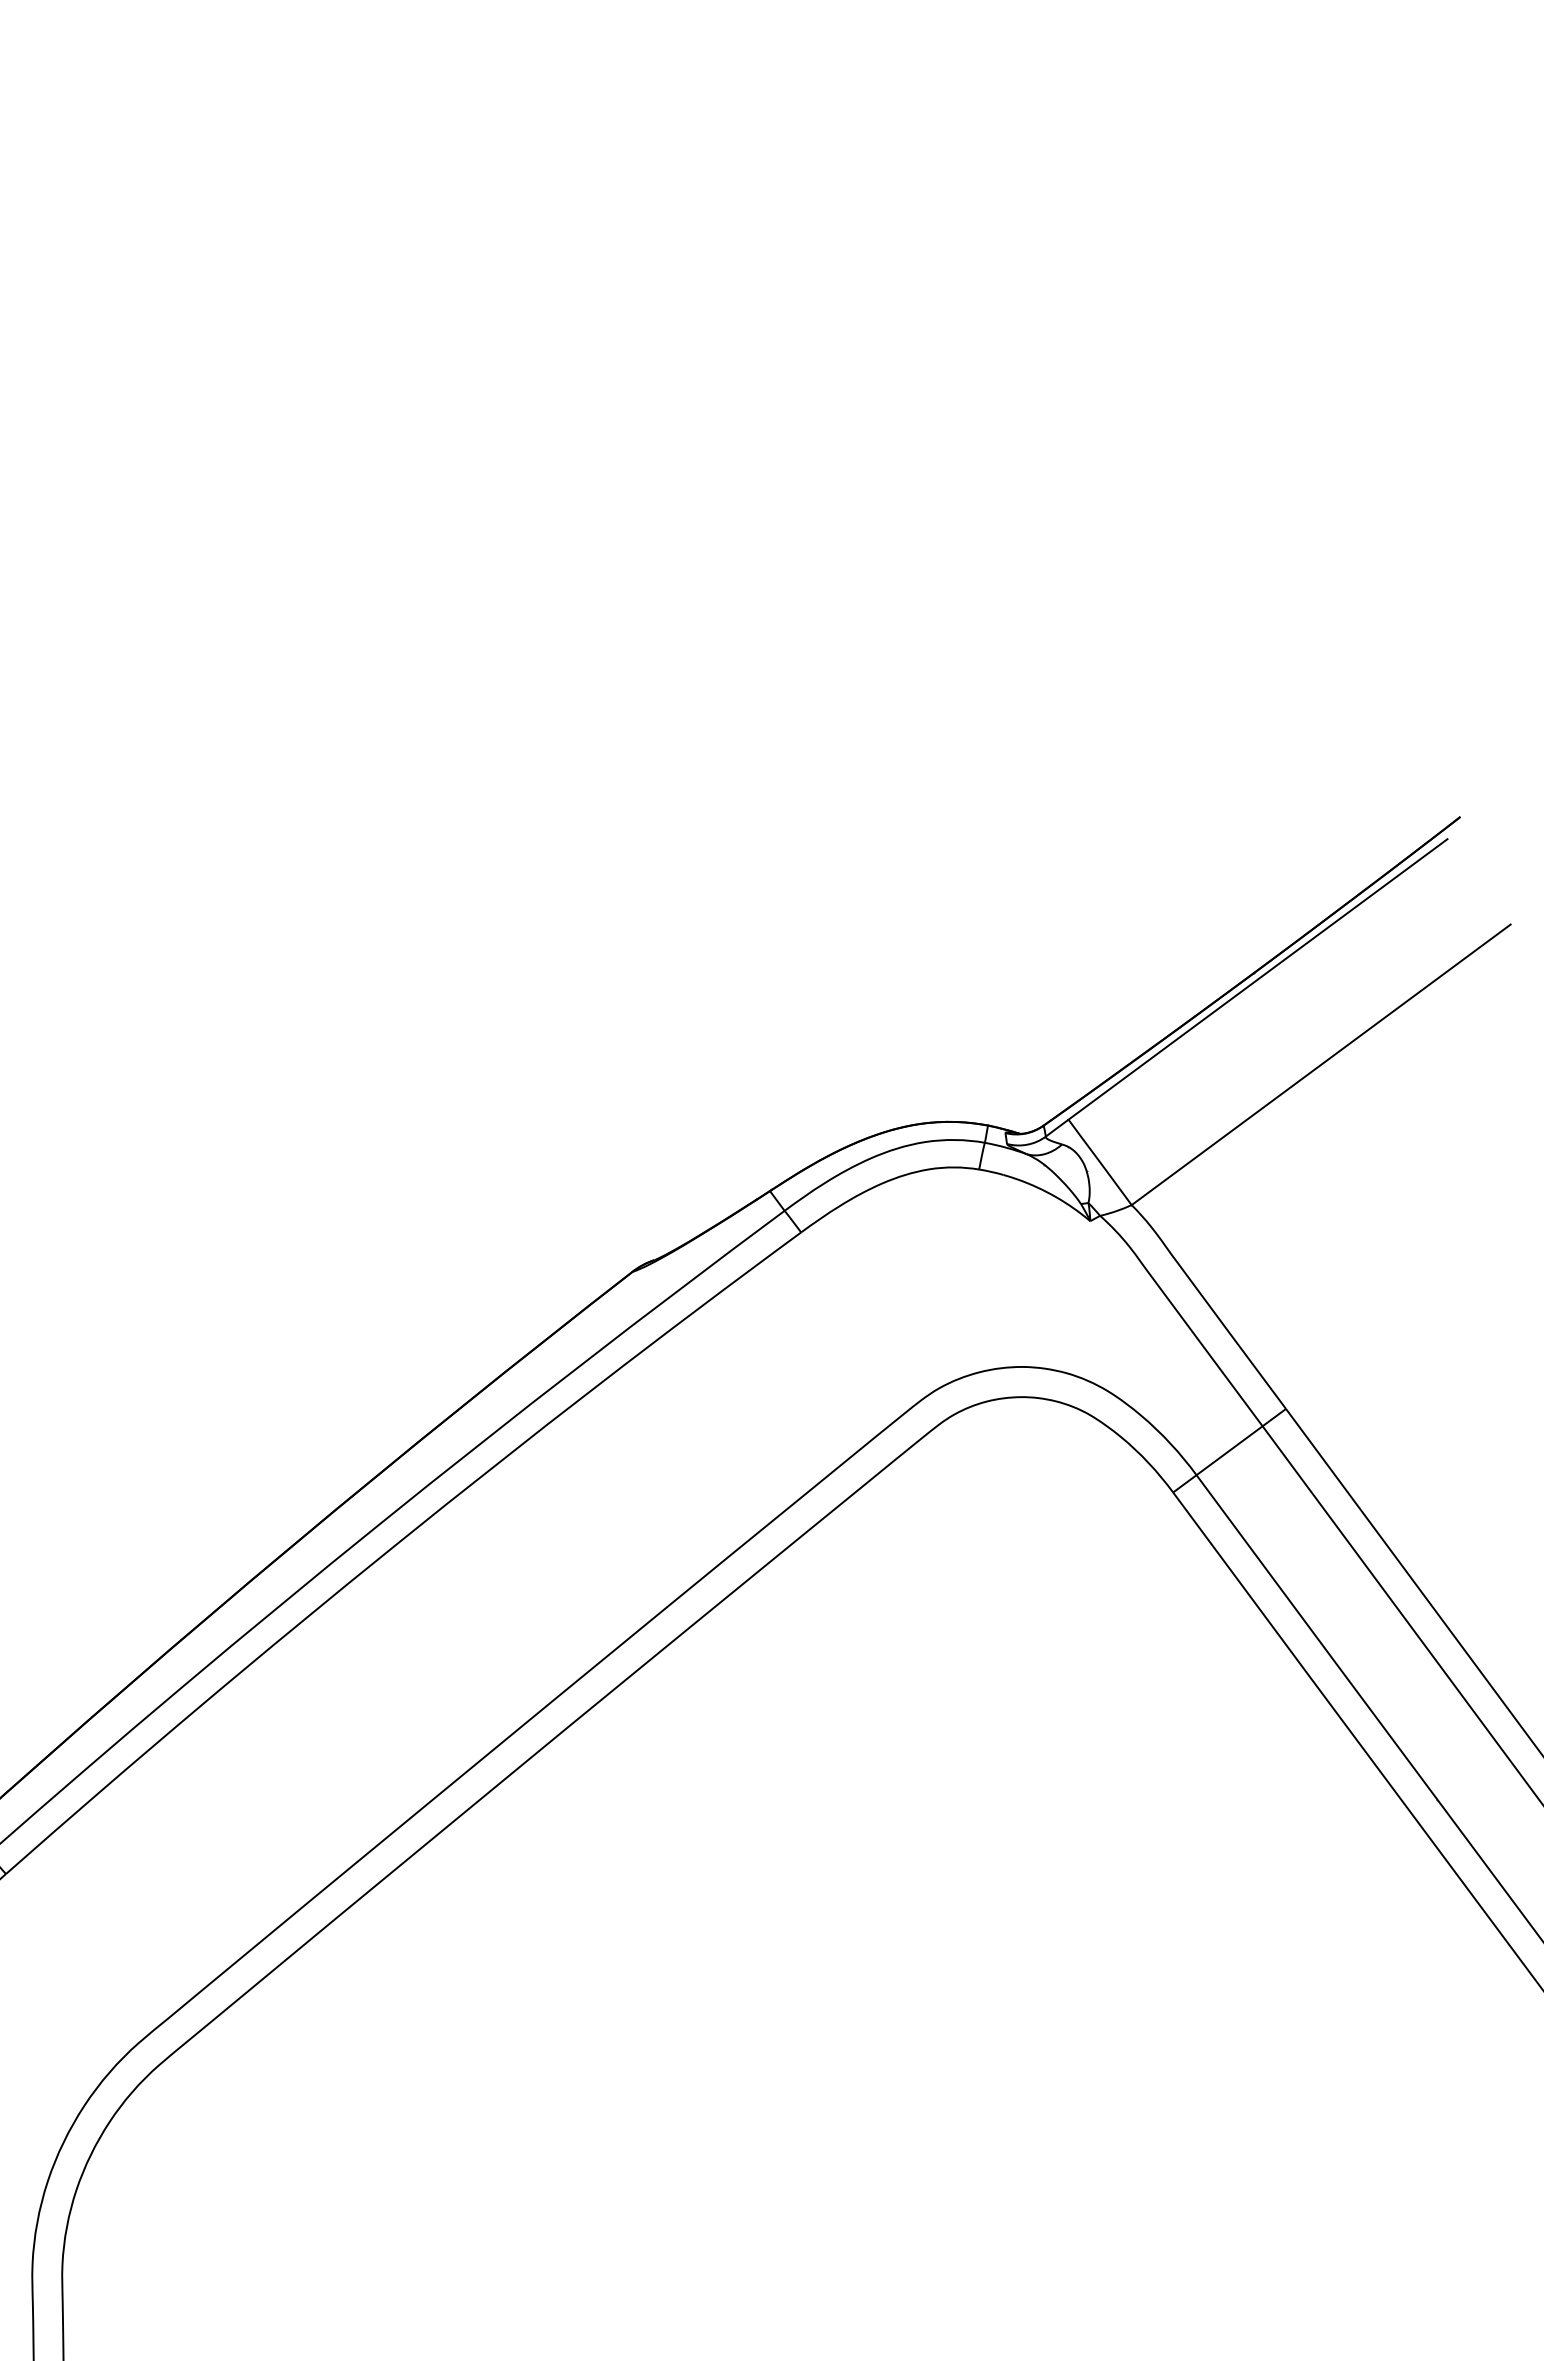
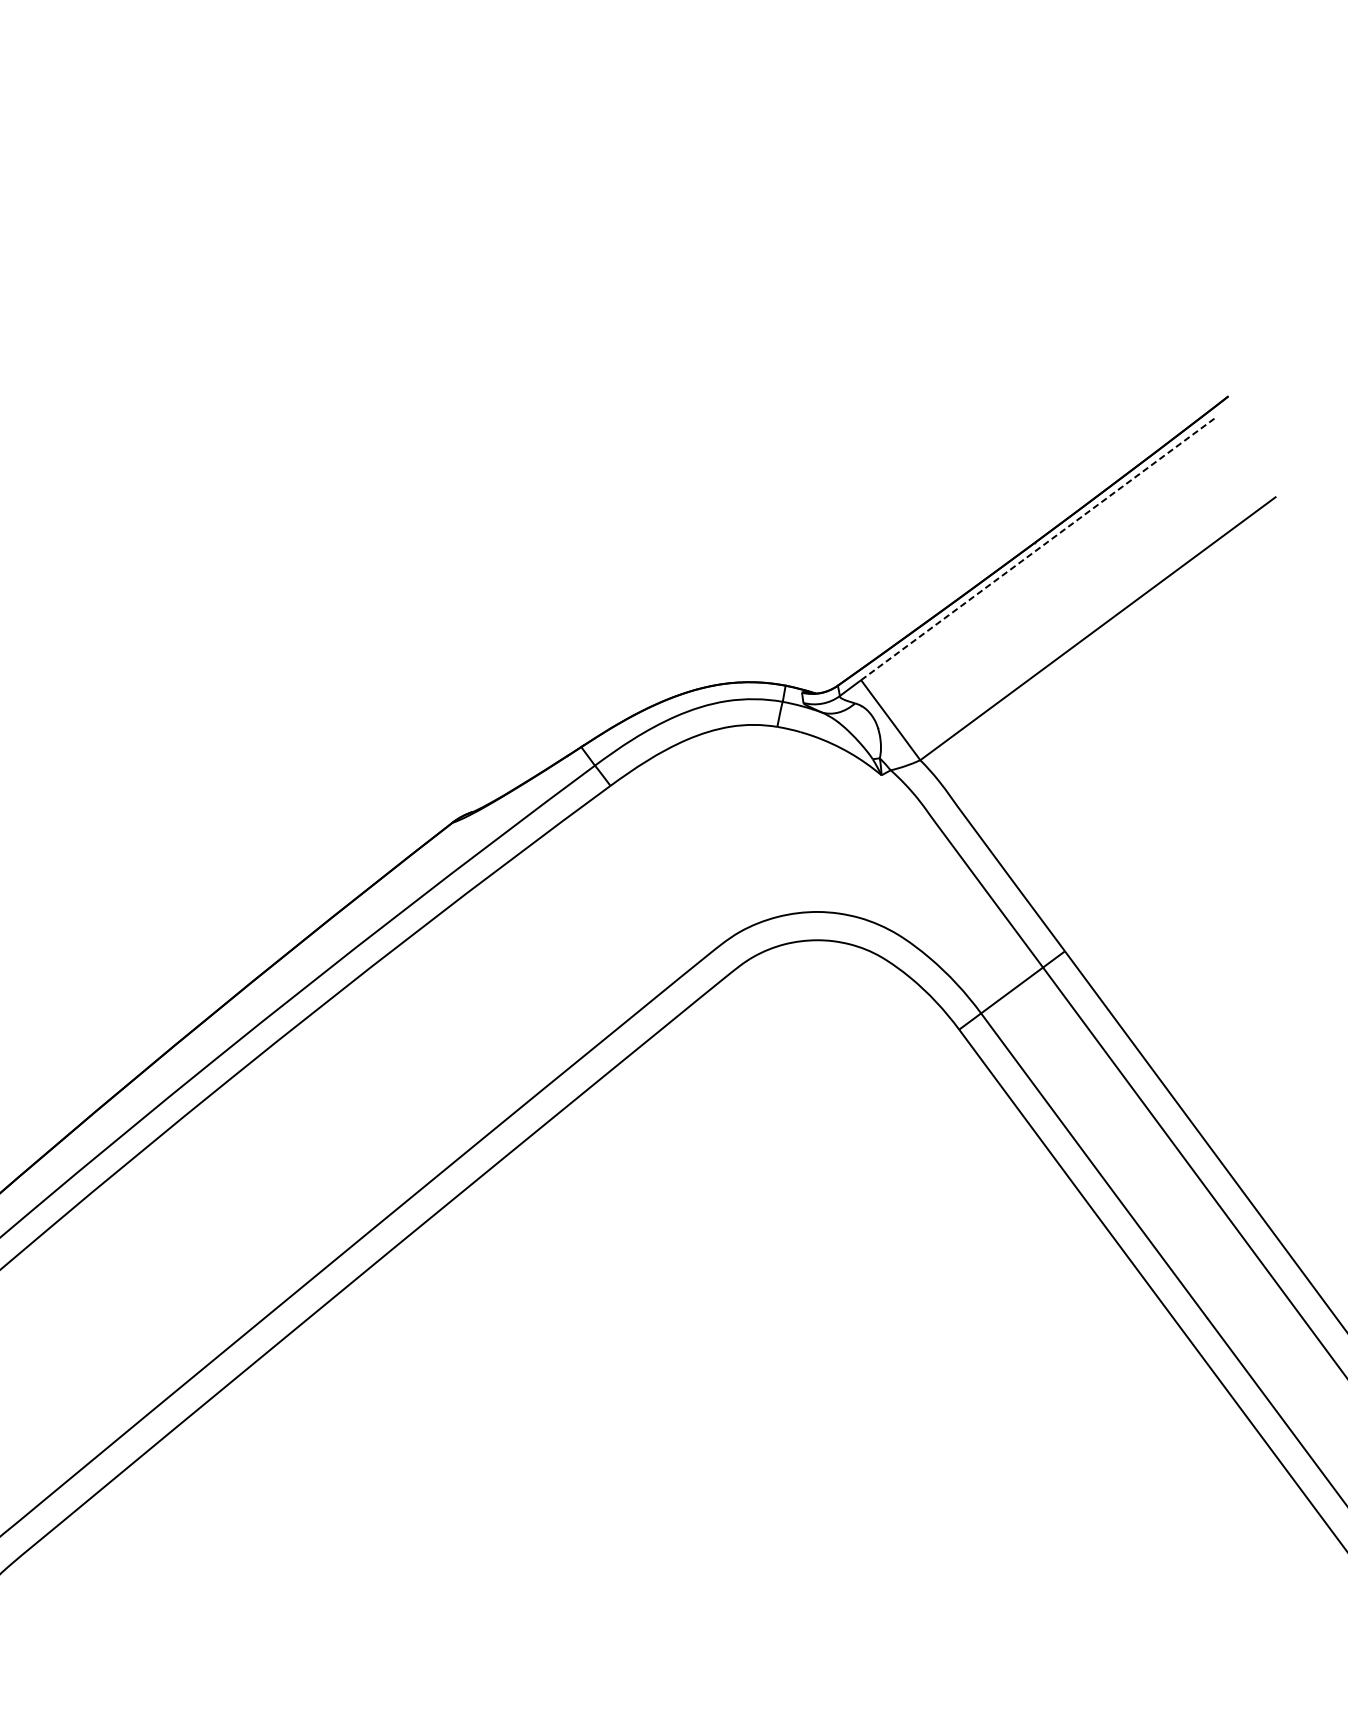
line: (1258, 979) -> (1039, 548), solid -> dashed

